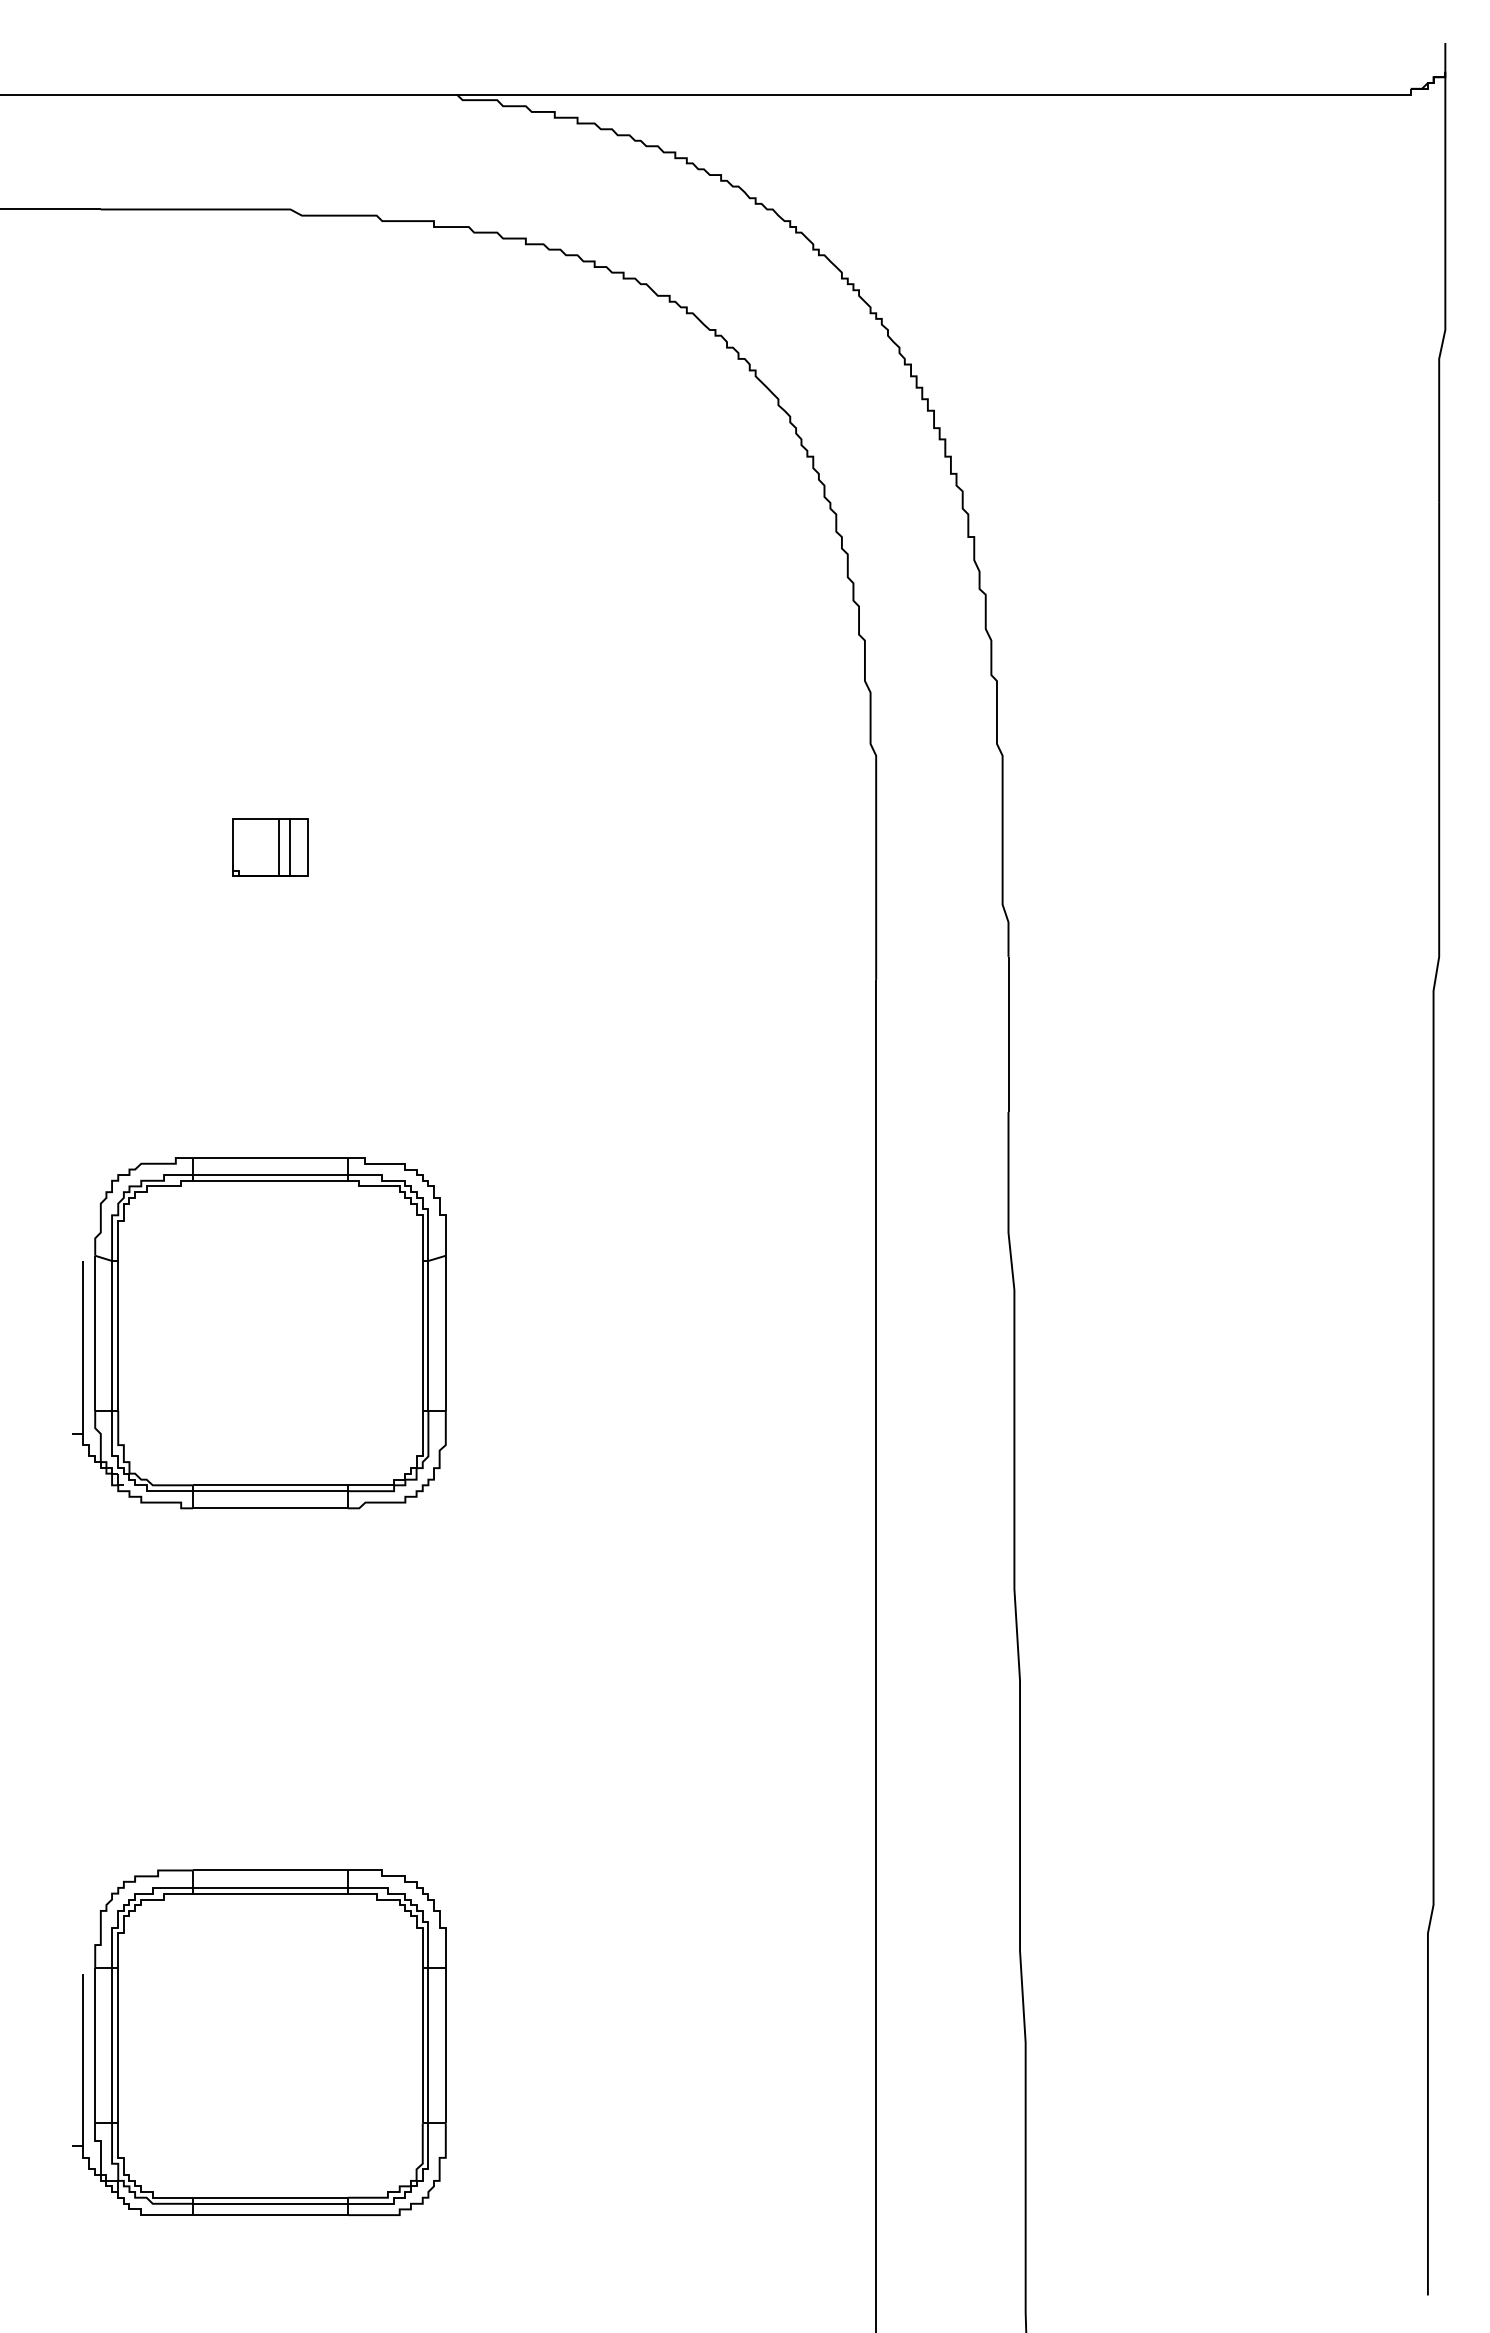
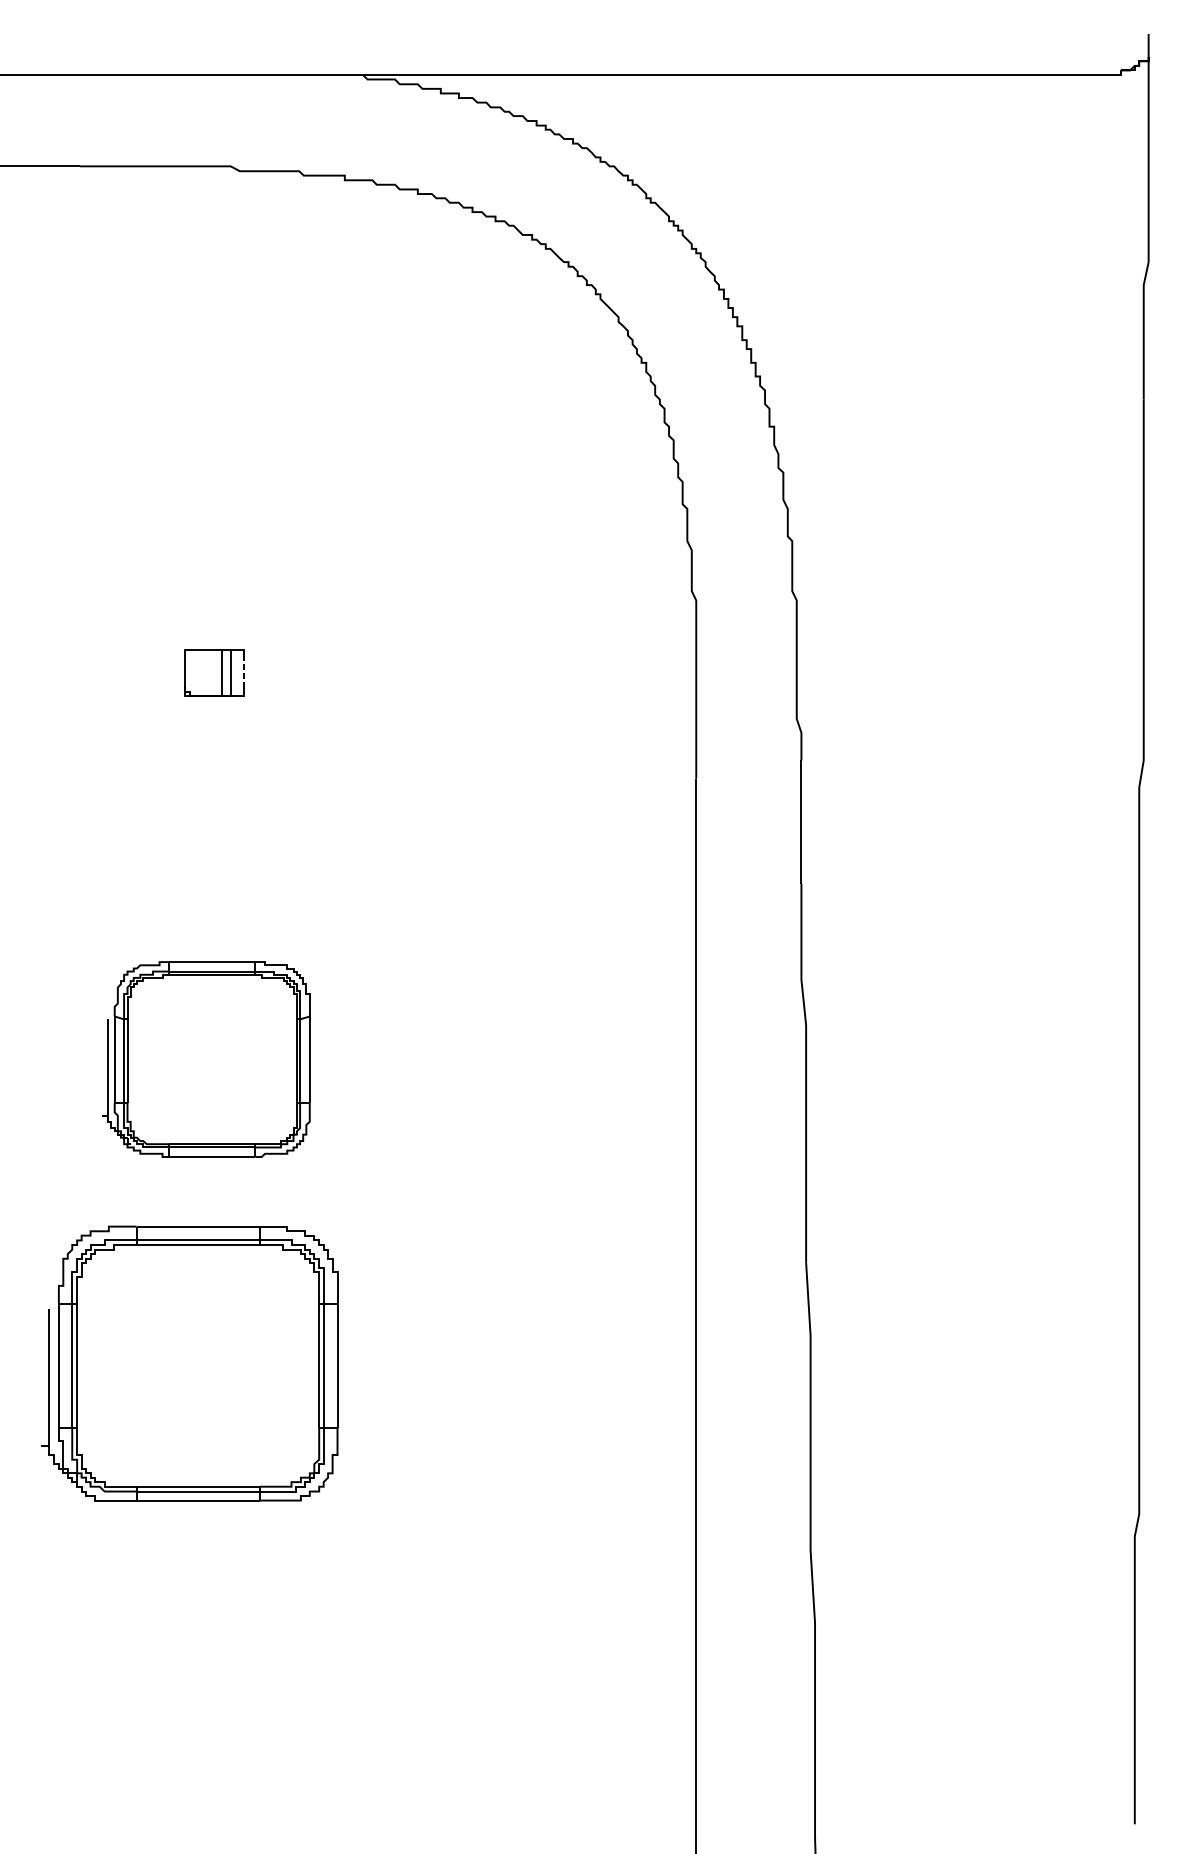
line: (307, 847) -> (244, 673), solid -> dashed
part: (259, 1333) -> (206, 1059), size x0.7
part: (259, 2042) -> (189, 1363), moved

